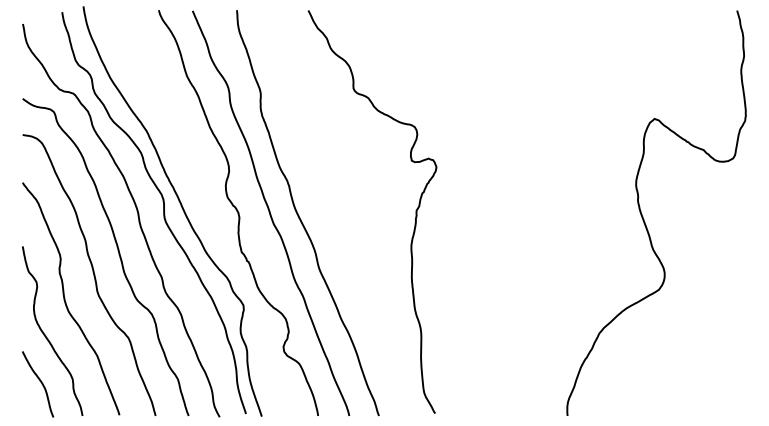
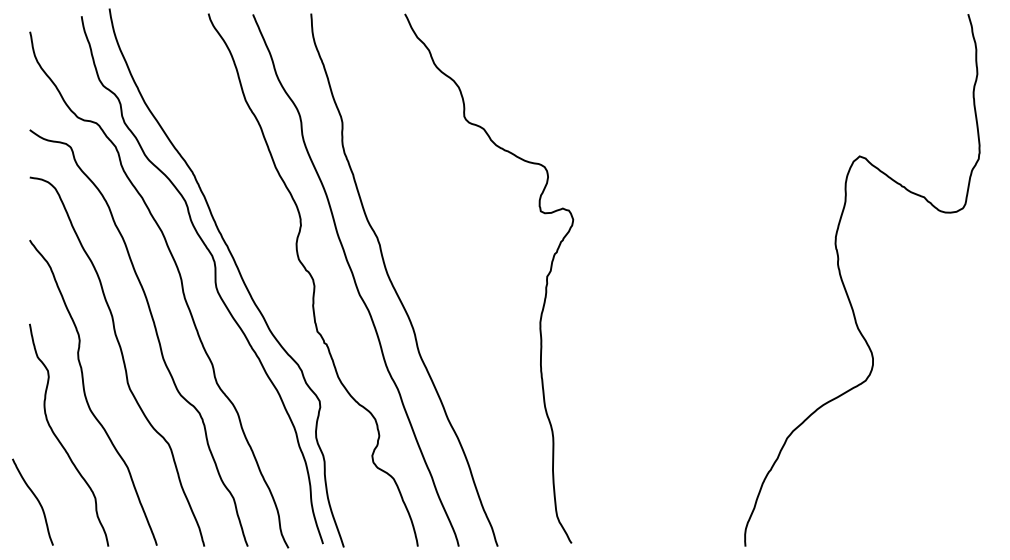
curve: (40, 381) -> (35, 498), moved

